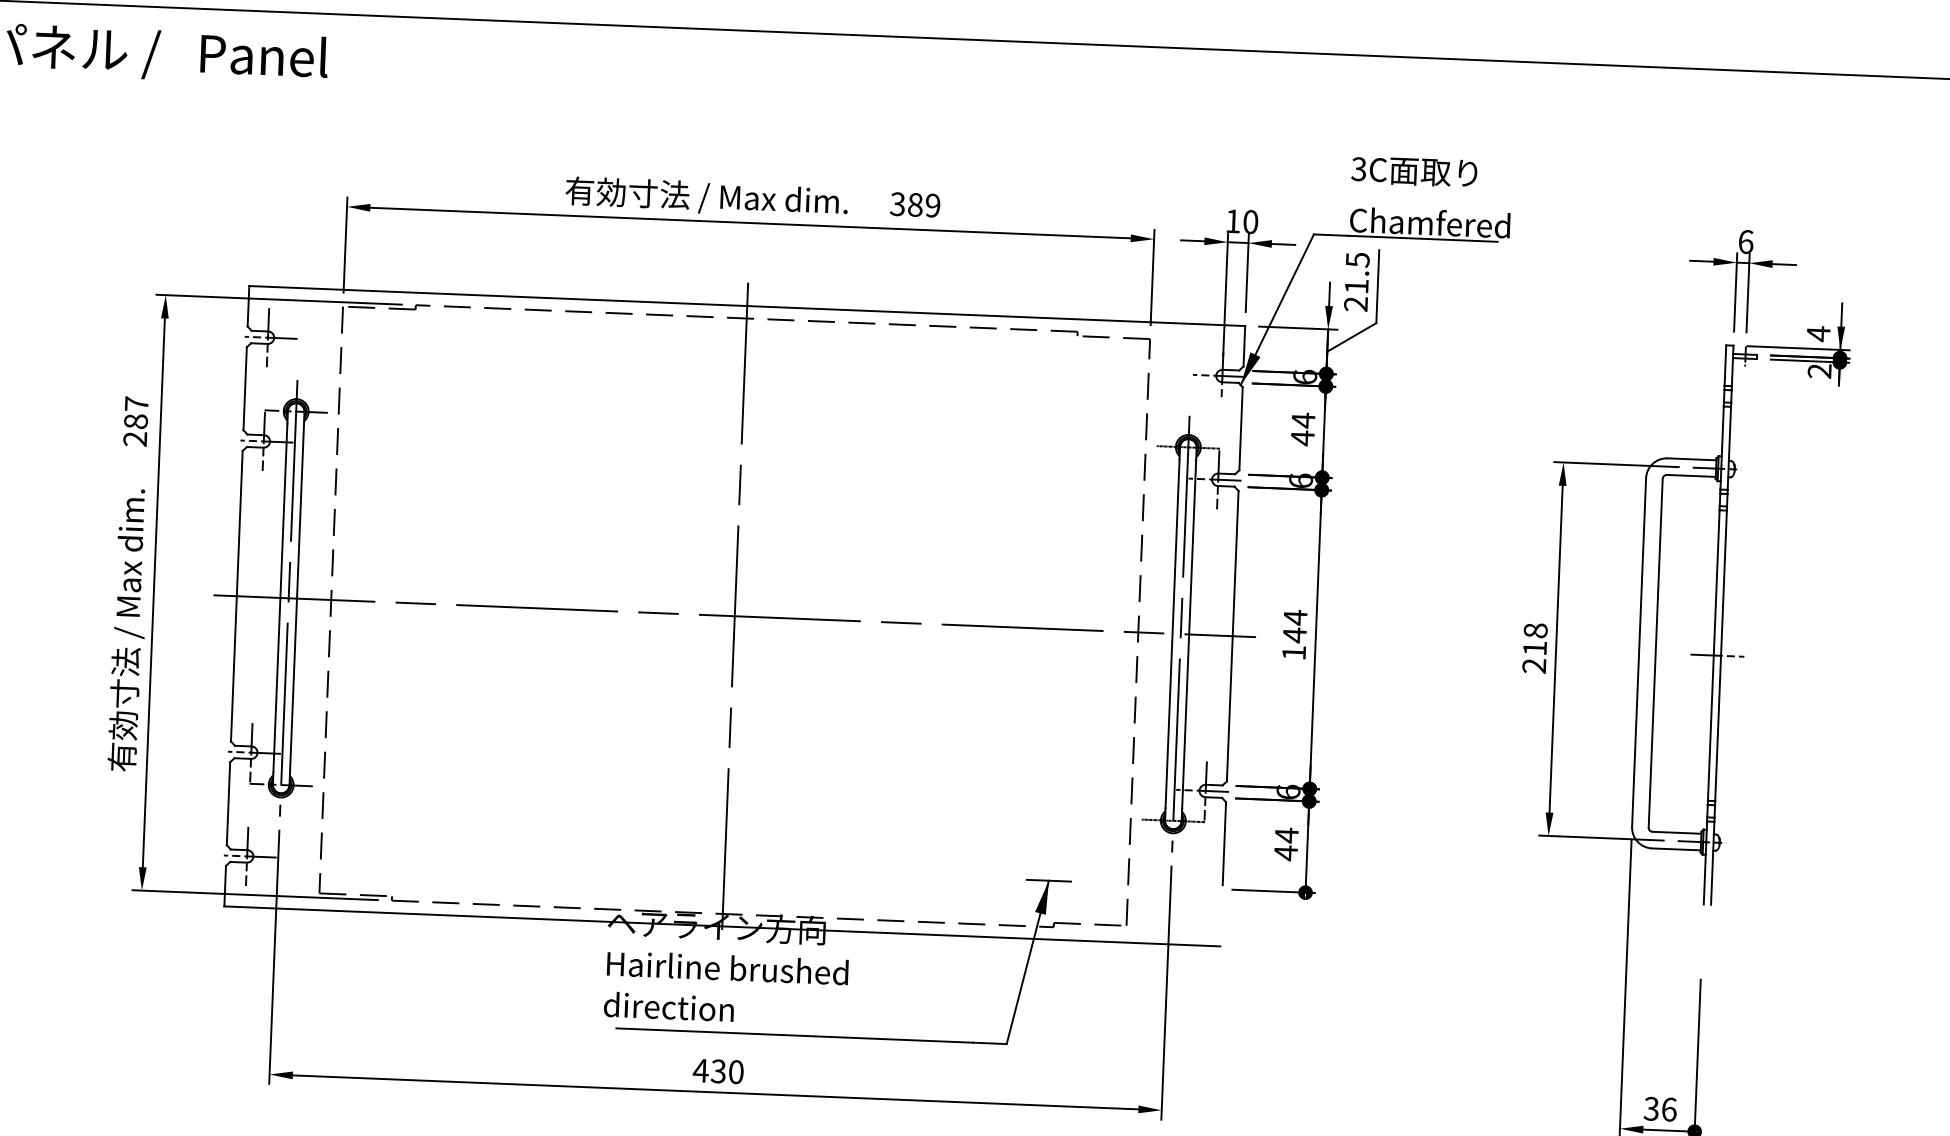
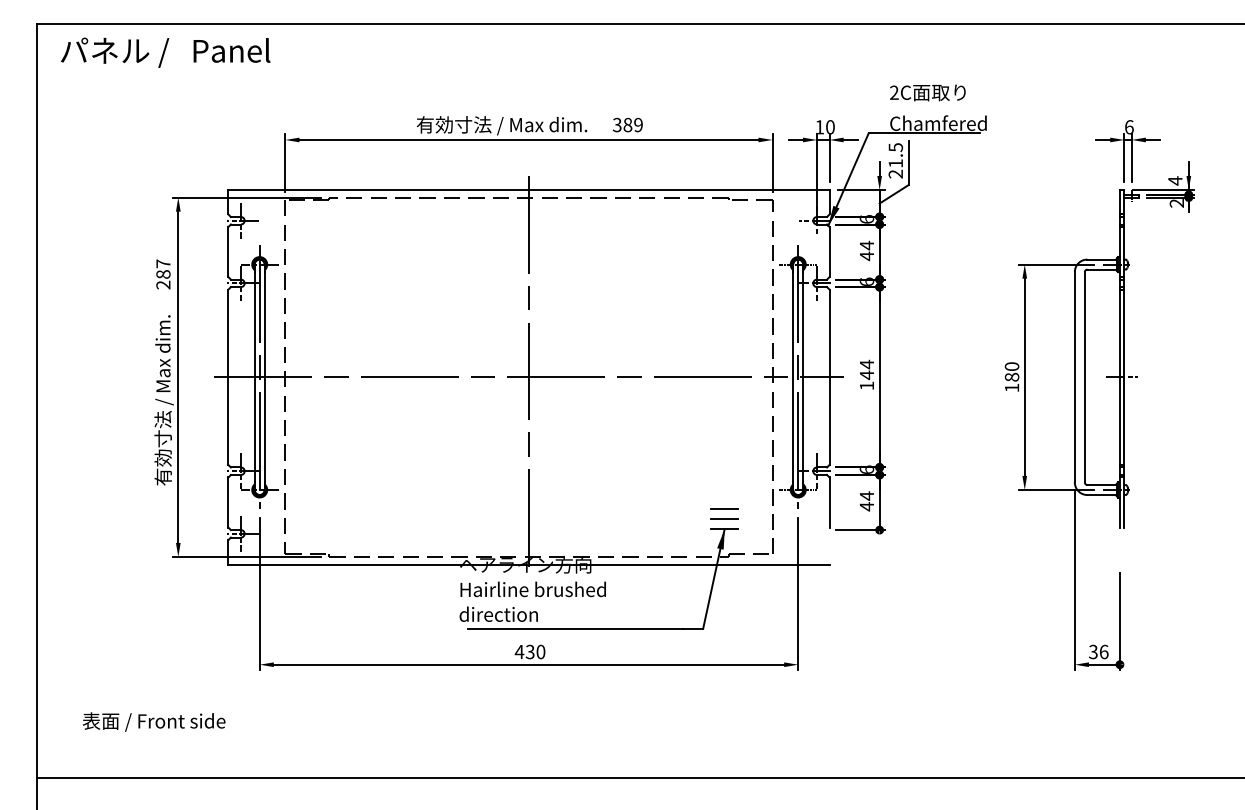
text: (1359, 168) -> (894, 92), 3C -> 2C
text: (1534, 648) -> (1011, 377), 218 -> 180
line: (1049, 846) -> (724, 508), added
line: (1049, 864) -> (724, 519), added

